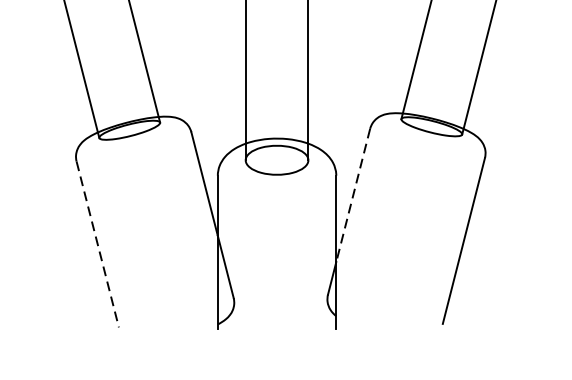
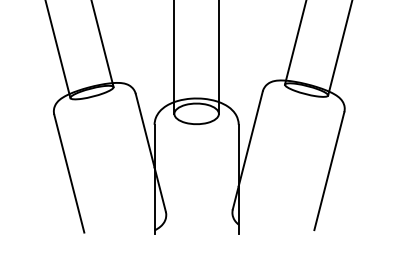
line: (352, 194) -> (250, 138), dashed -> solid
line: (98, 244) -> (69, 173), dashed -> solid

